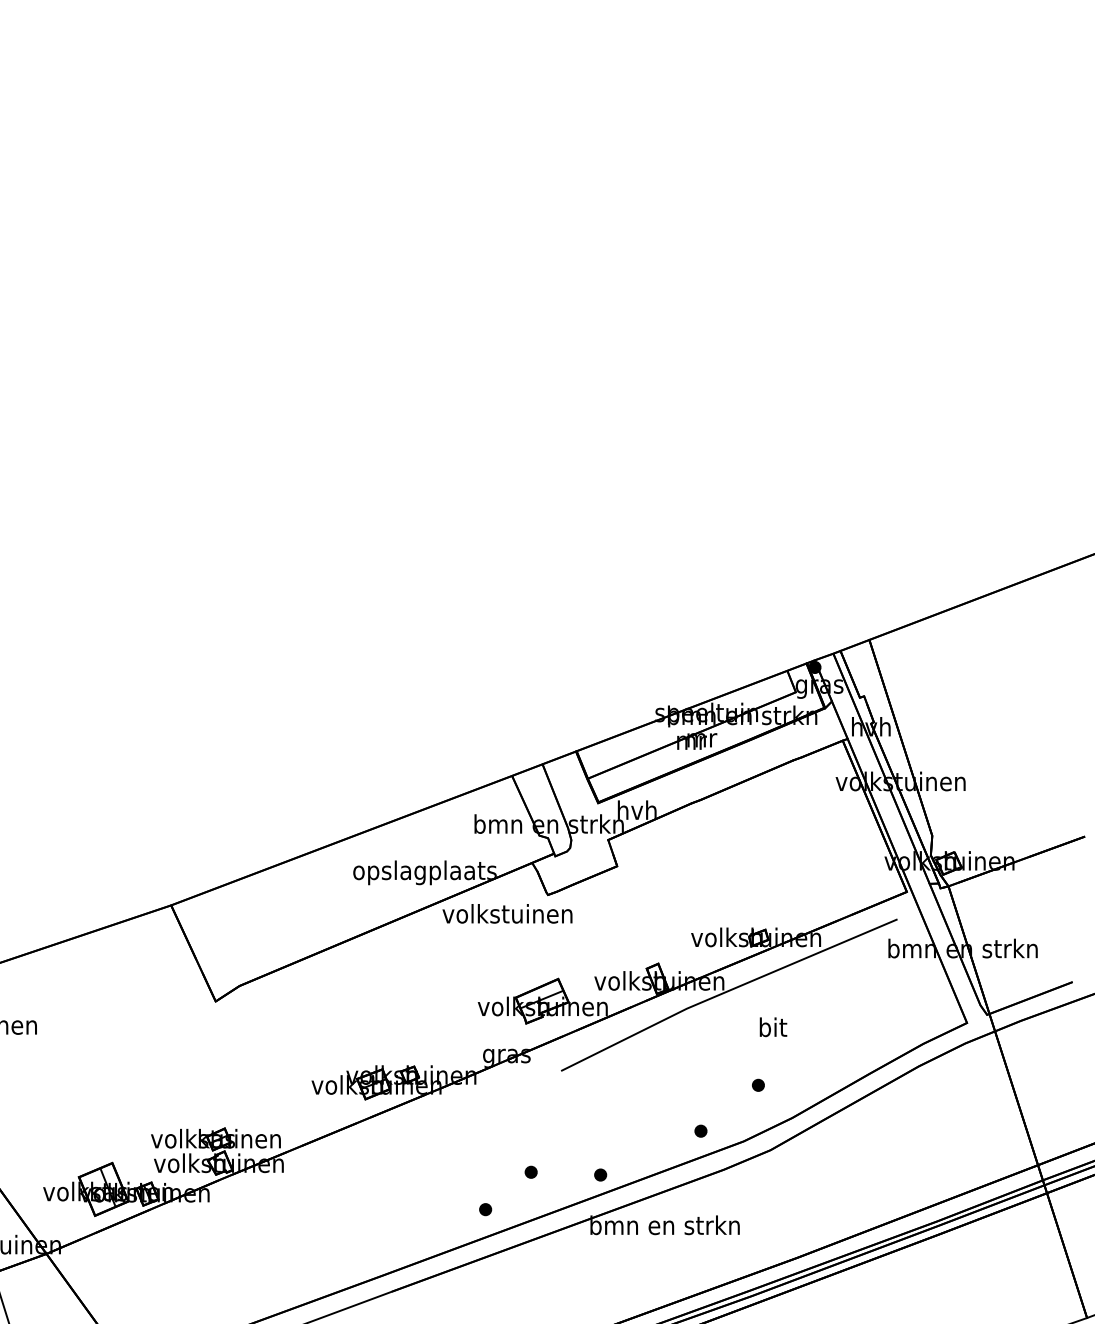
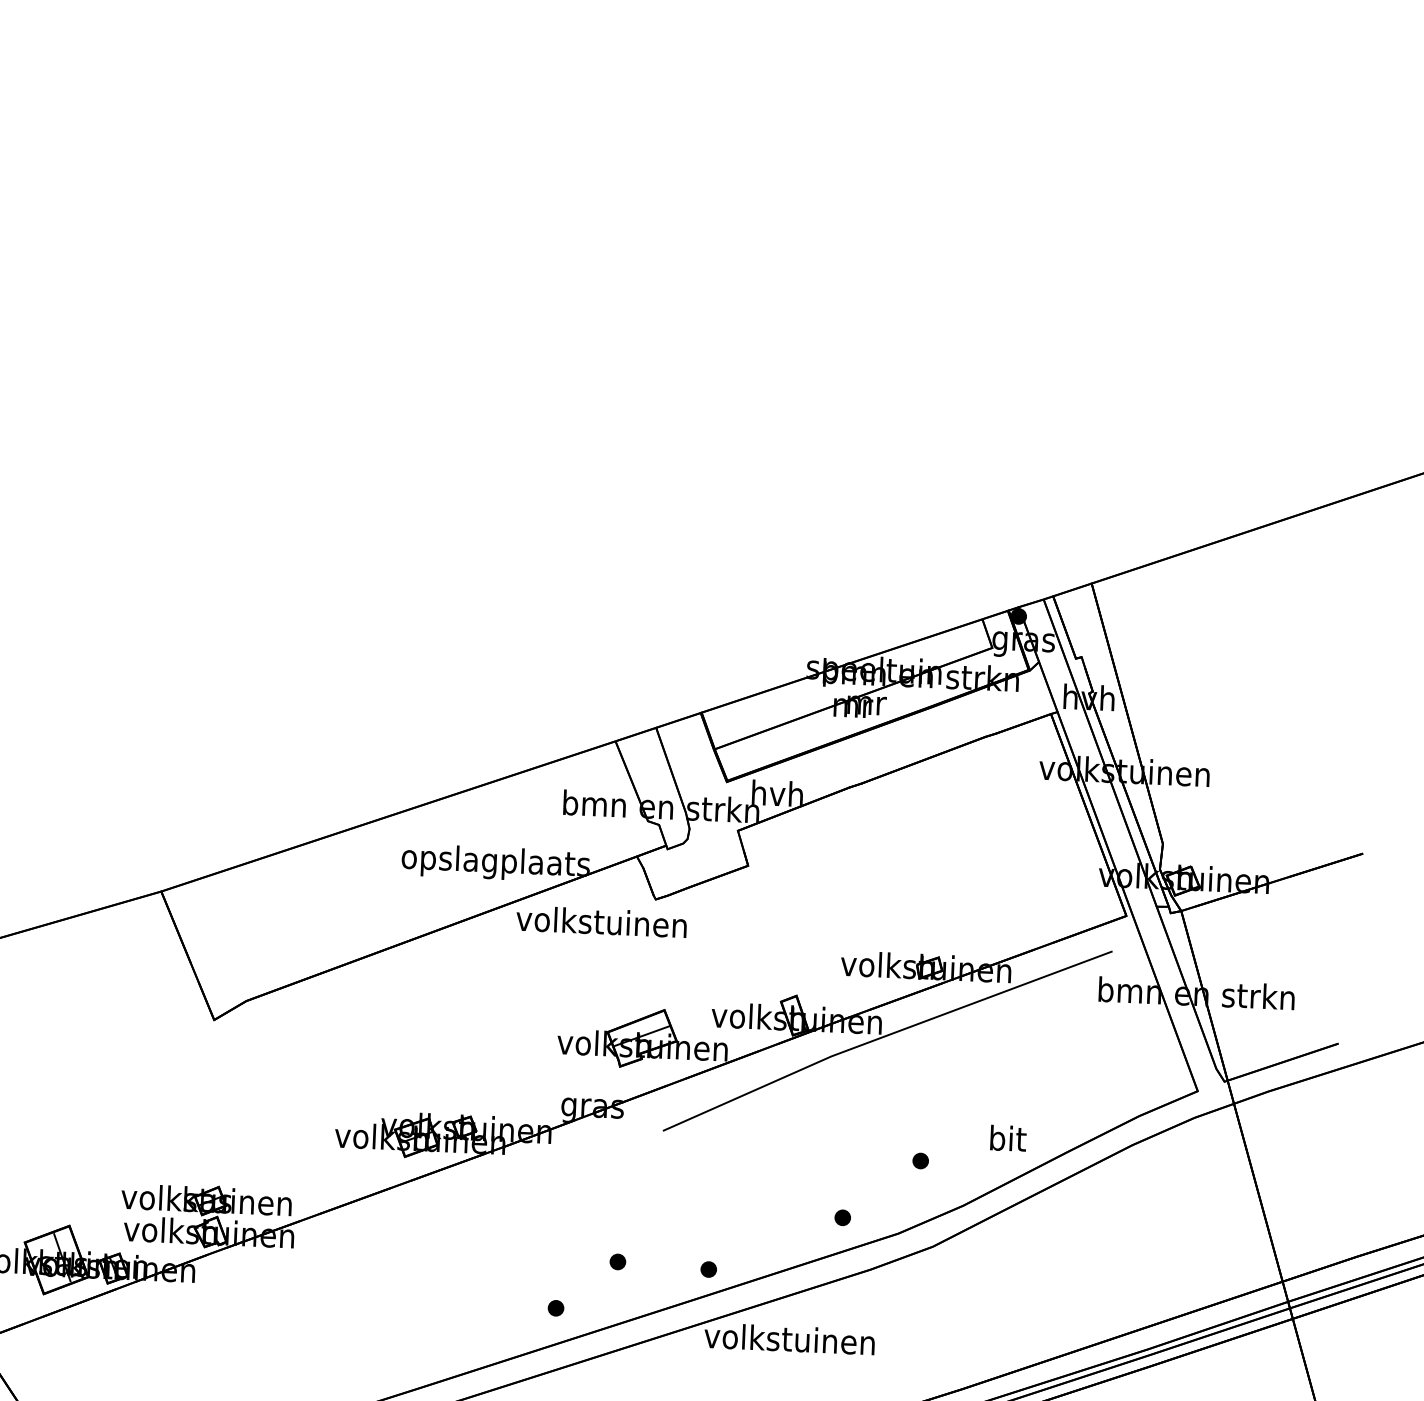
text: (773, 1027) -> (1008, 1138), moved
text: (664, 1225) -> (789, 1339), bmn en strkn -> volkstuinen

